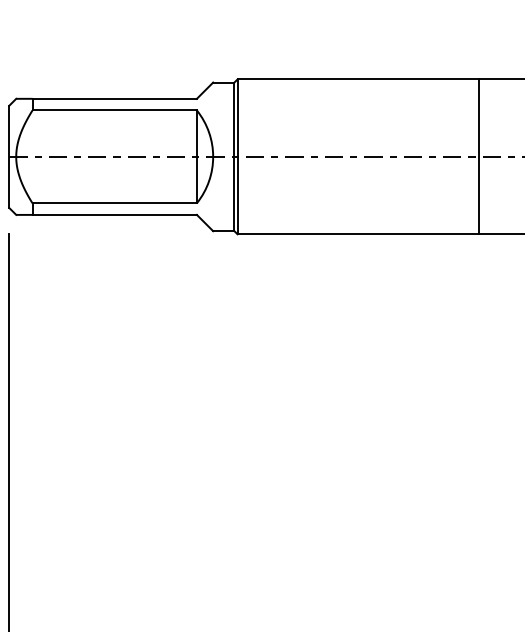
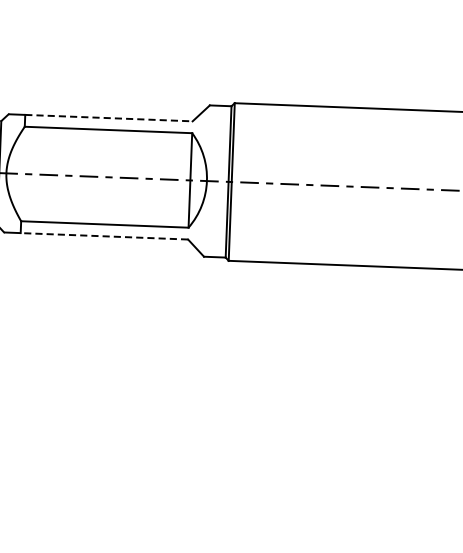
line: (115, 98) -> (109, 117), solid -> dashed
line: (114, 214) -> (104, 235), solid -> dashed

